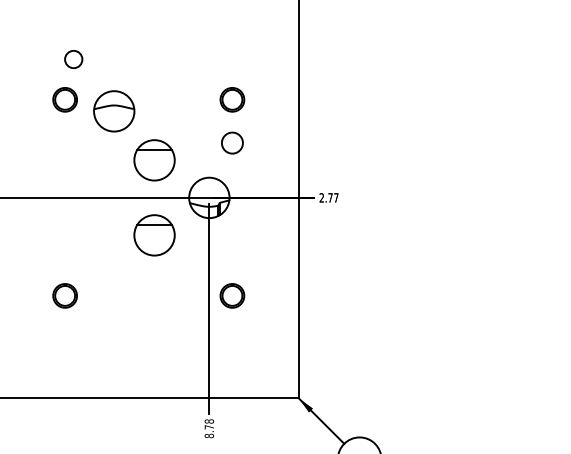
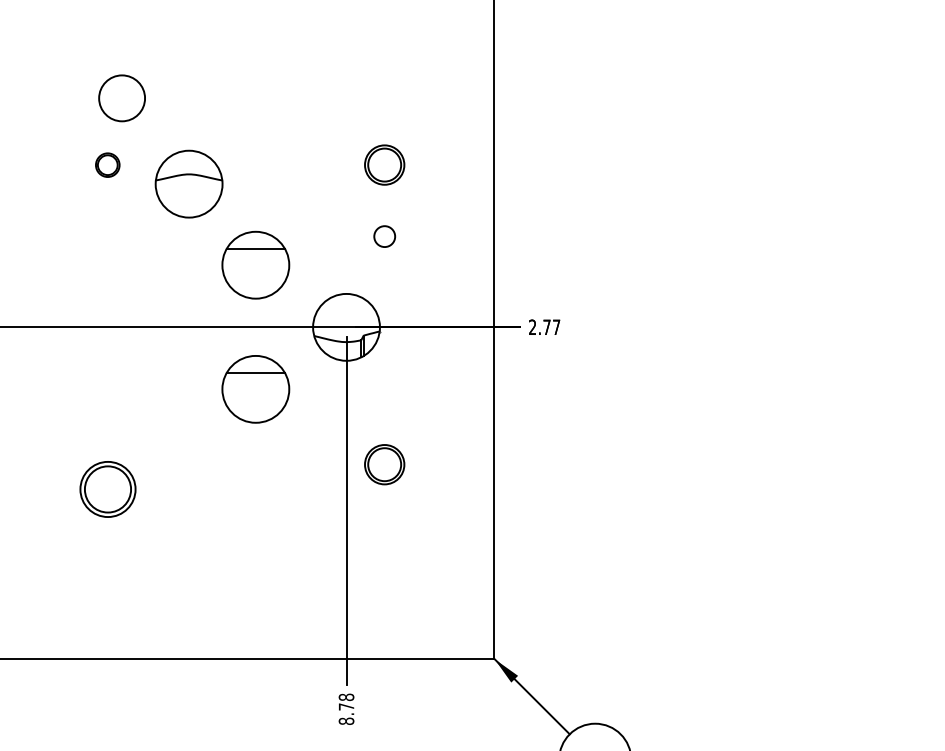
circle: (73, 59) -> (121, 98), size x1.6
part: (64, 99) -> (106, 164), size x0.6
circle: (232, 142) -> (384, 235), size x0.6
part: (64, 295) -> (106, 488), size x1.4
part: (232, 295) -> (384, 464), moved

